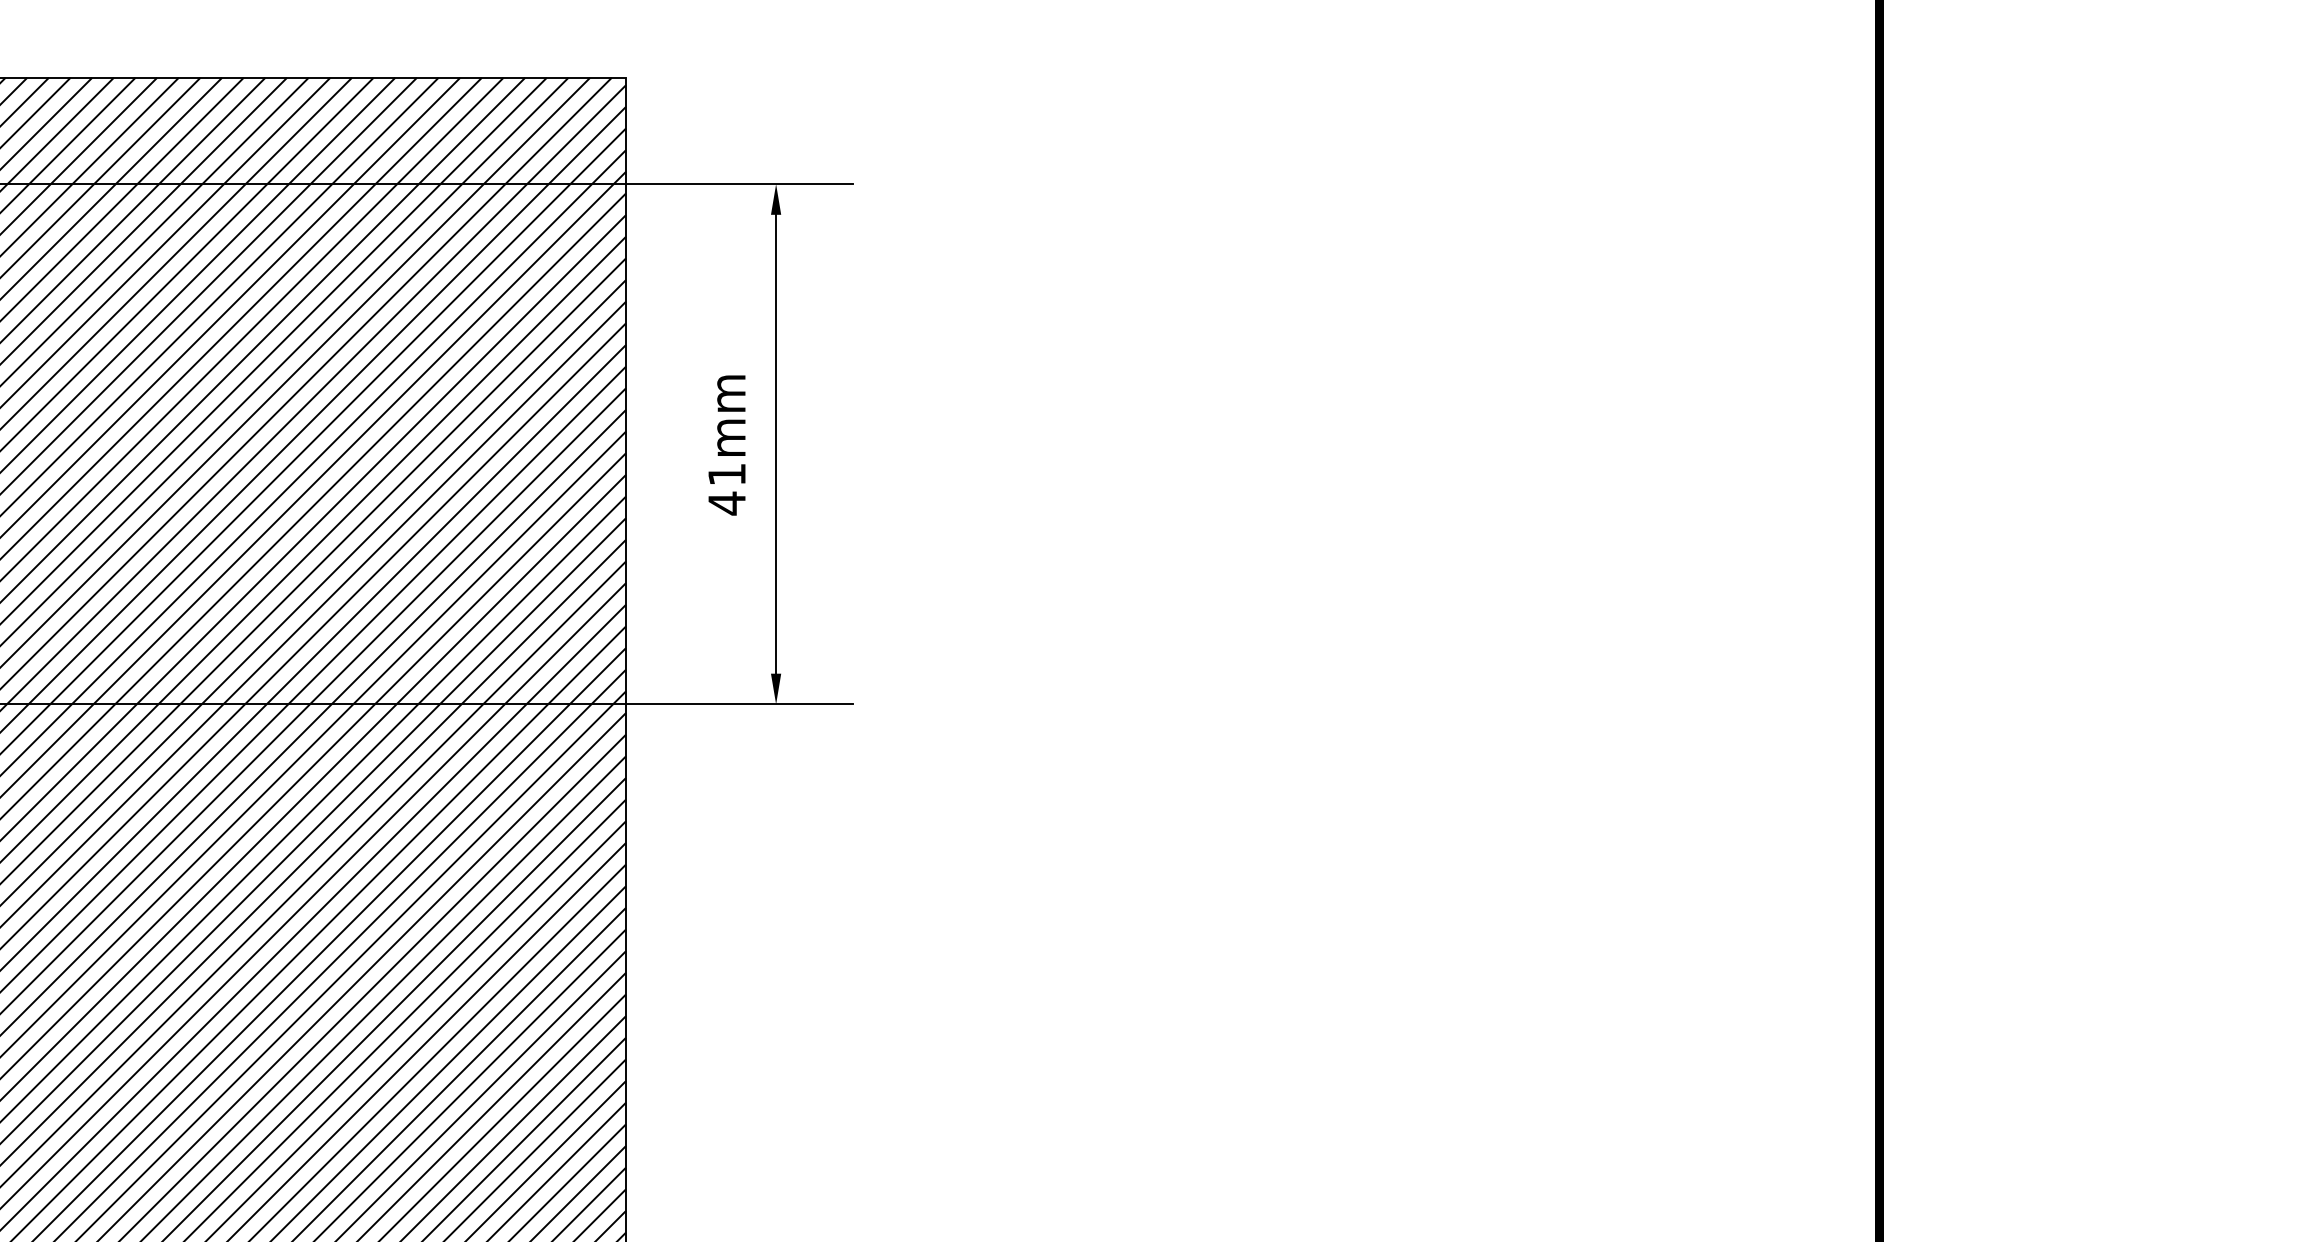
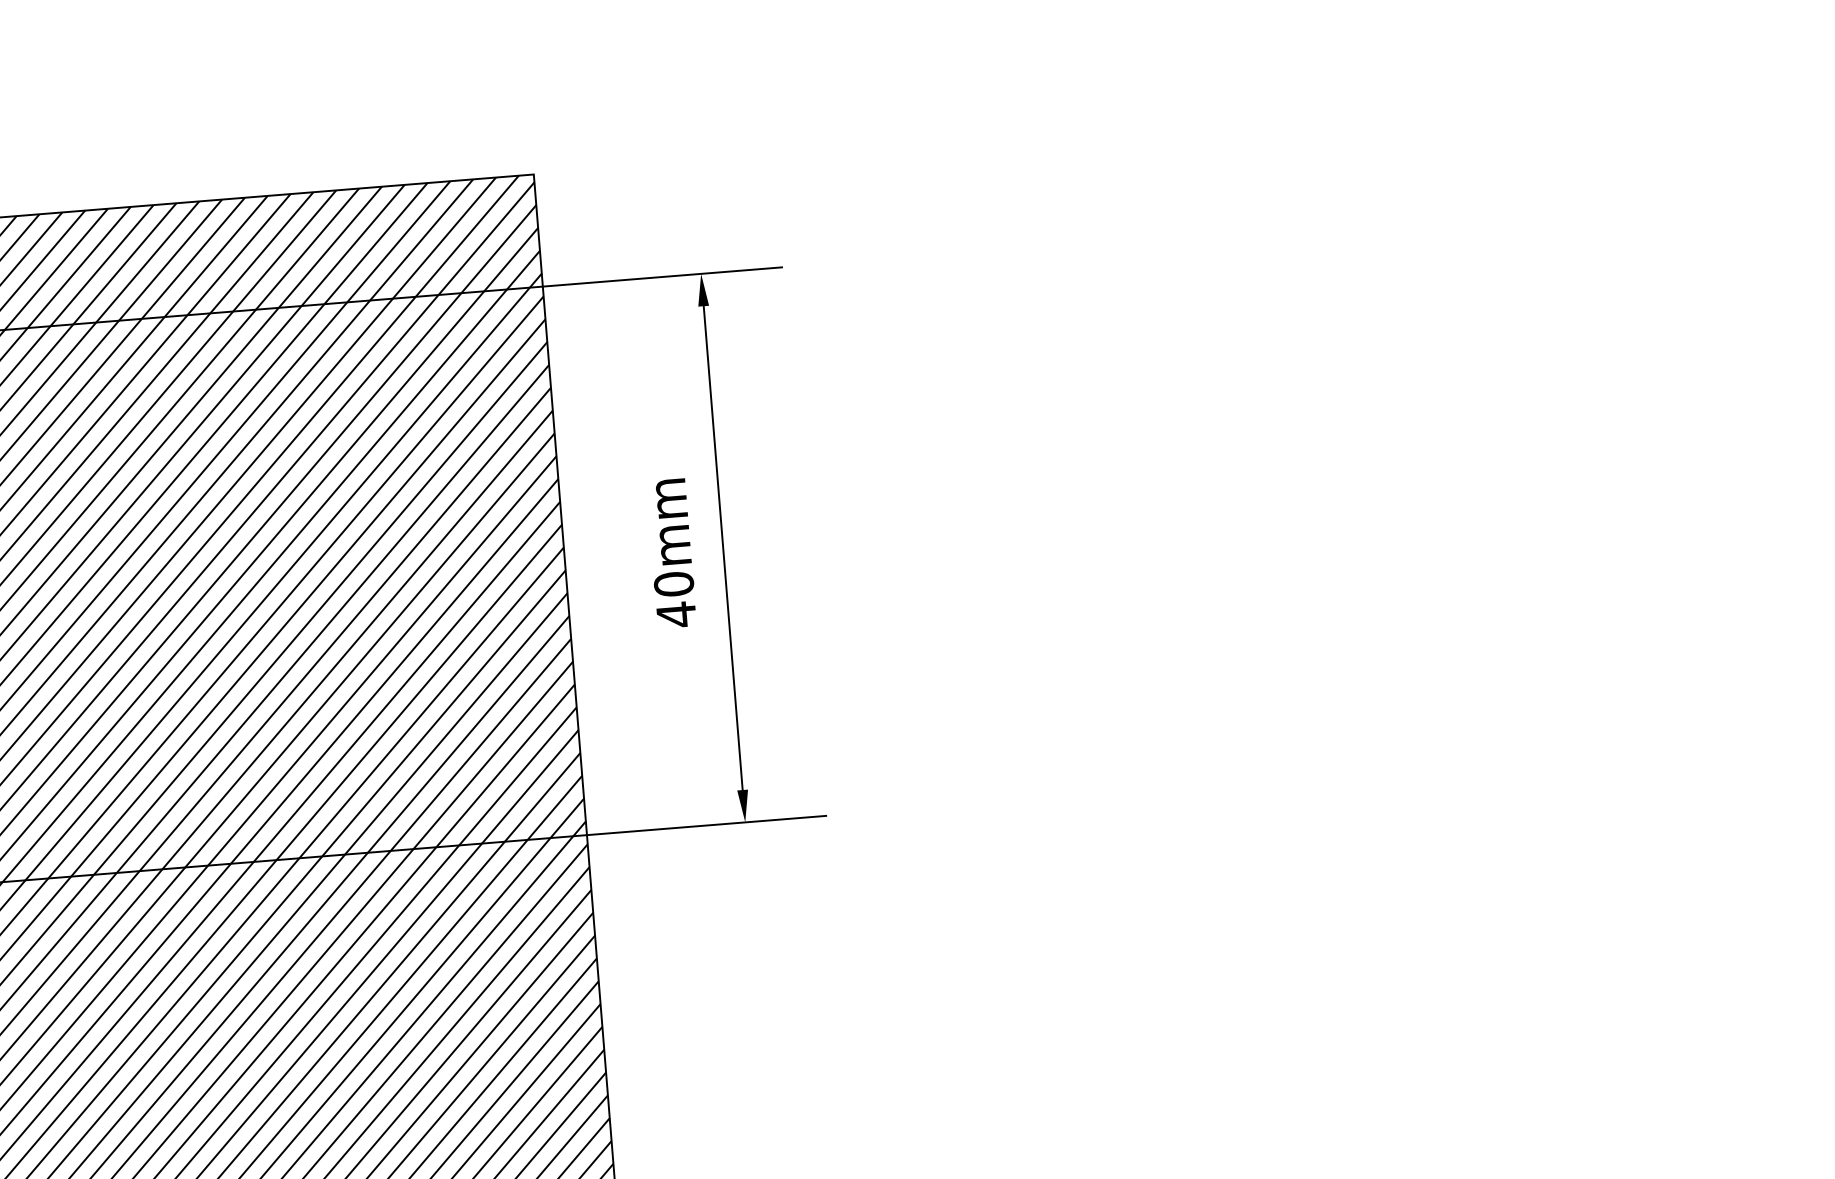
text: (727, 474) -> (674, 584), 41mm -> 40mm

